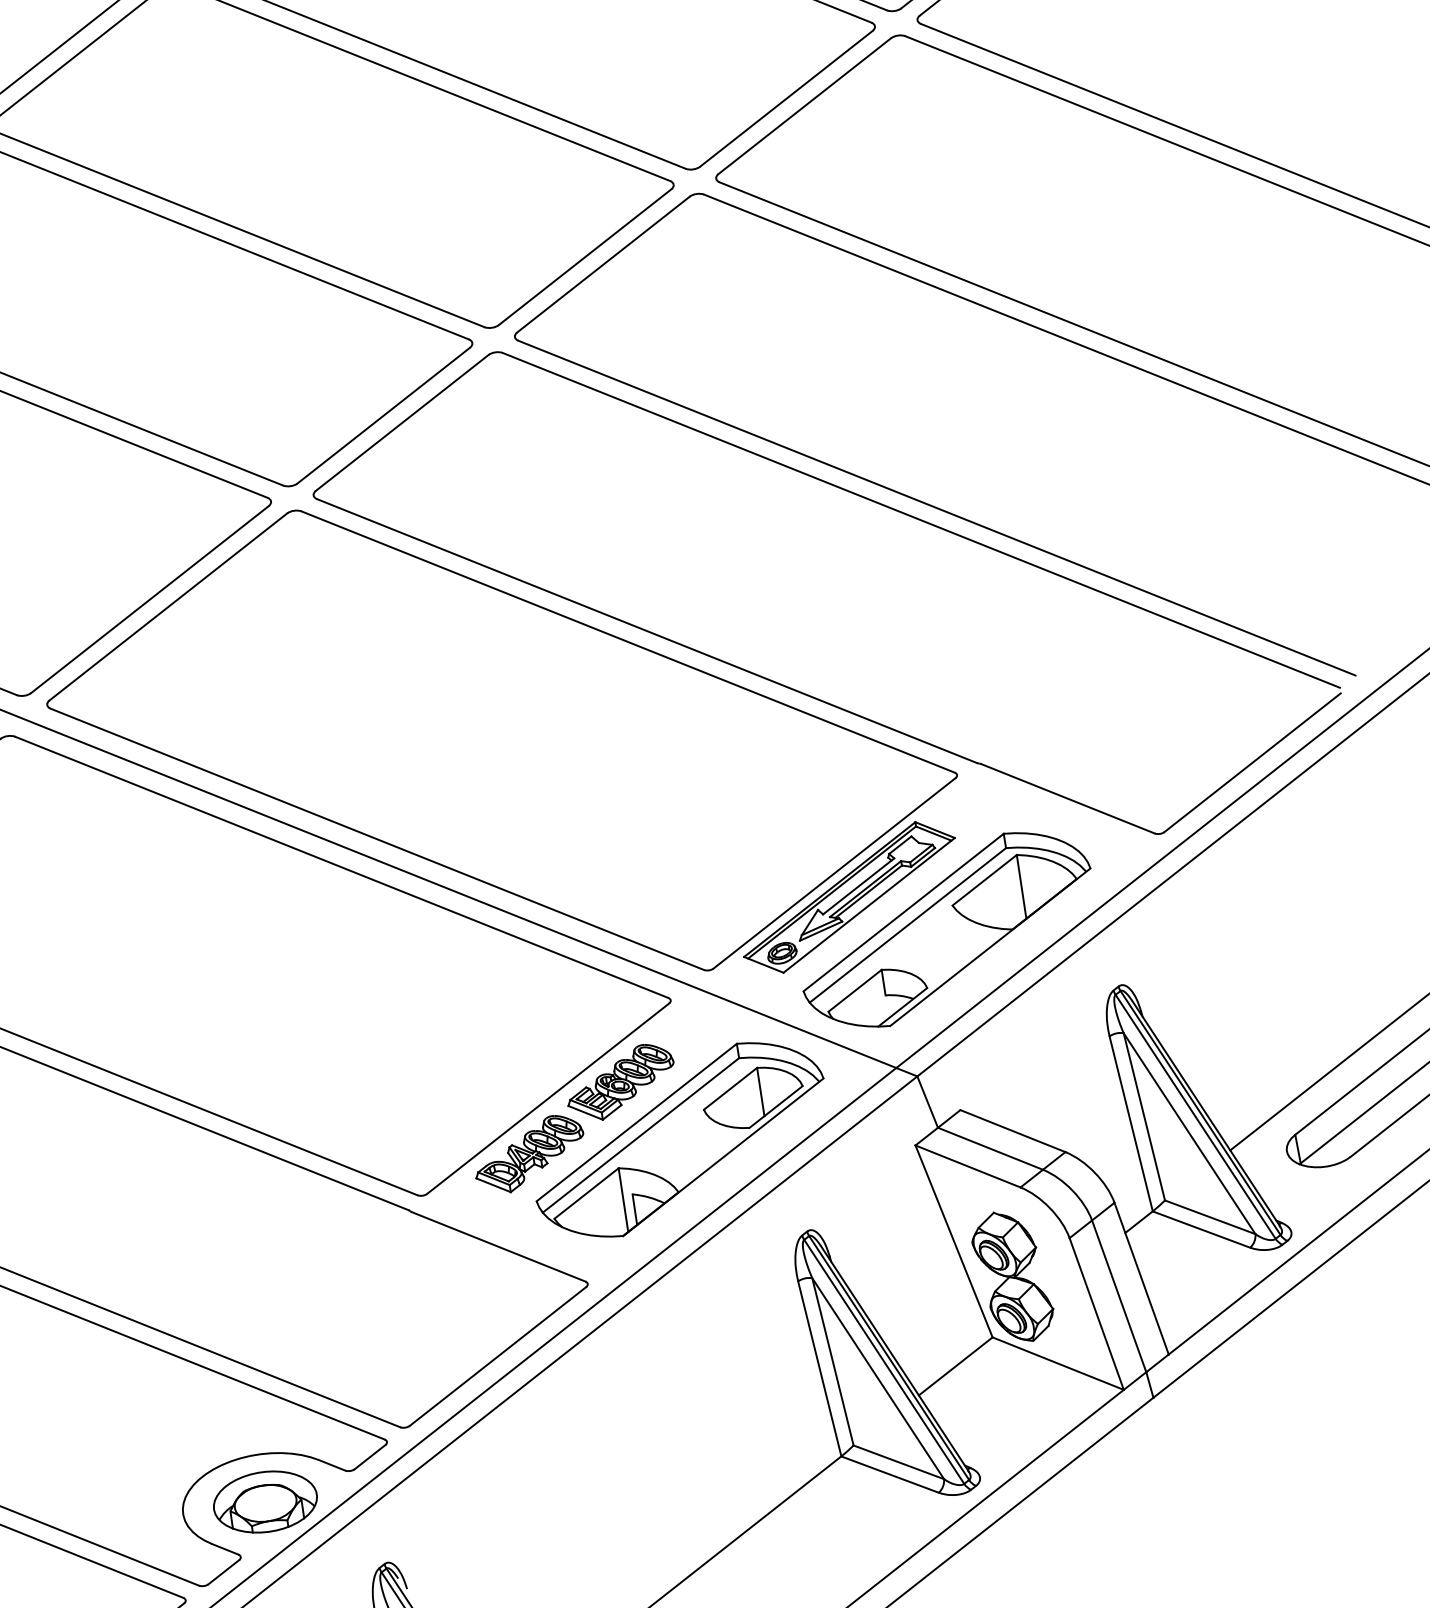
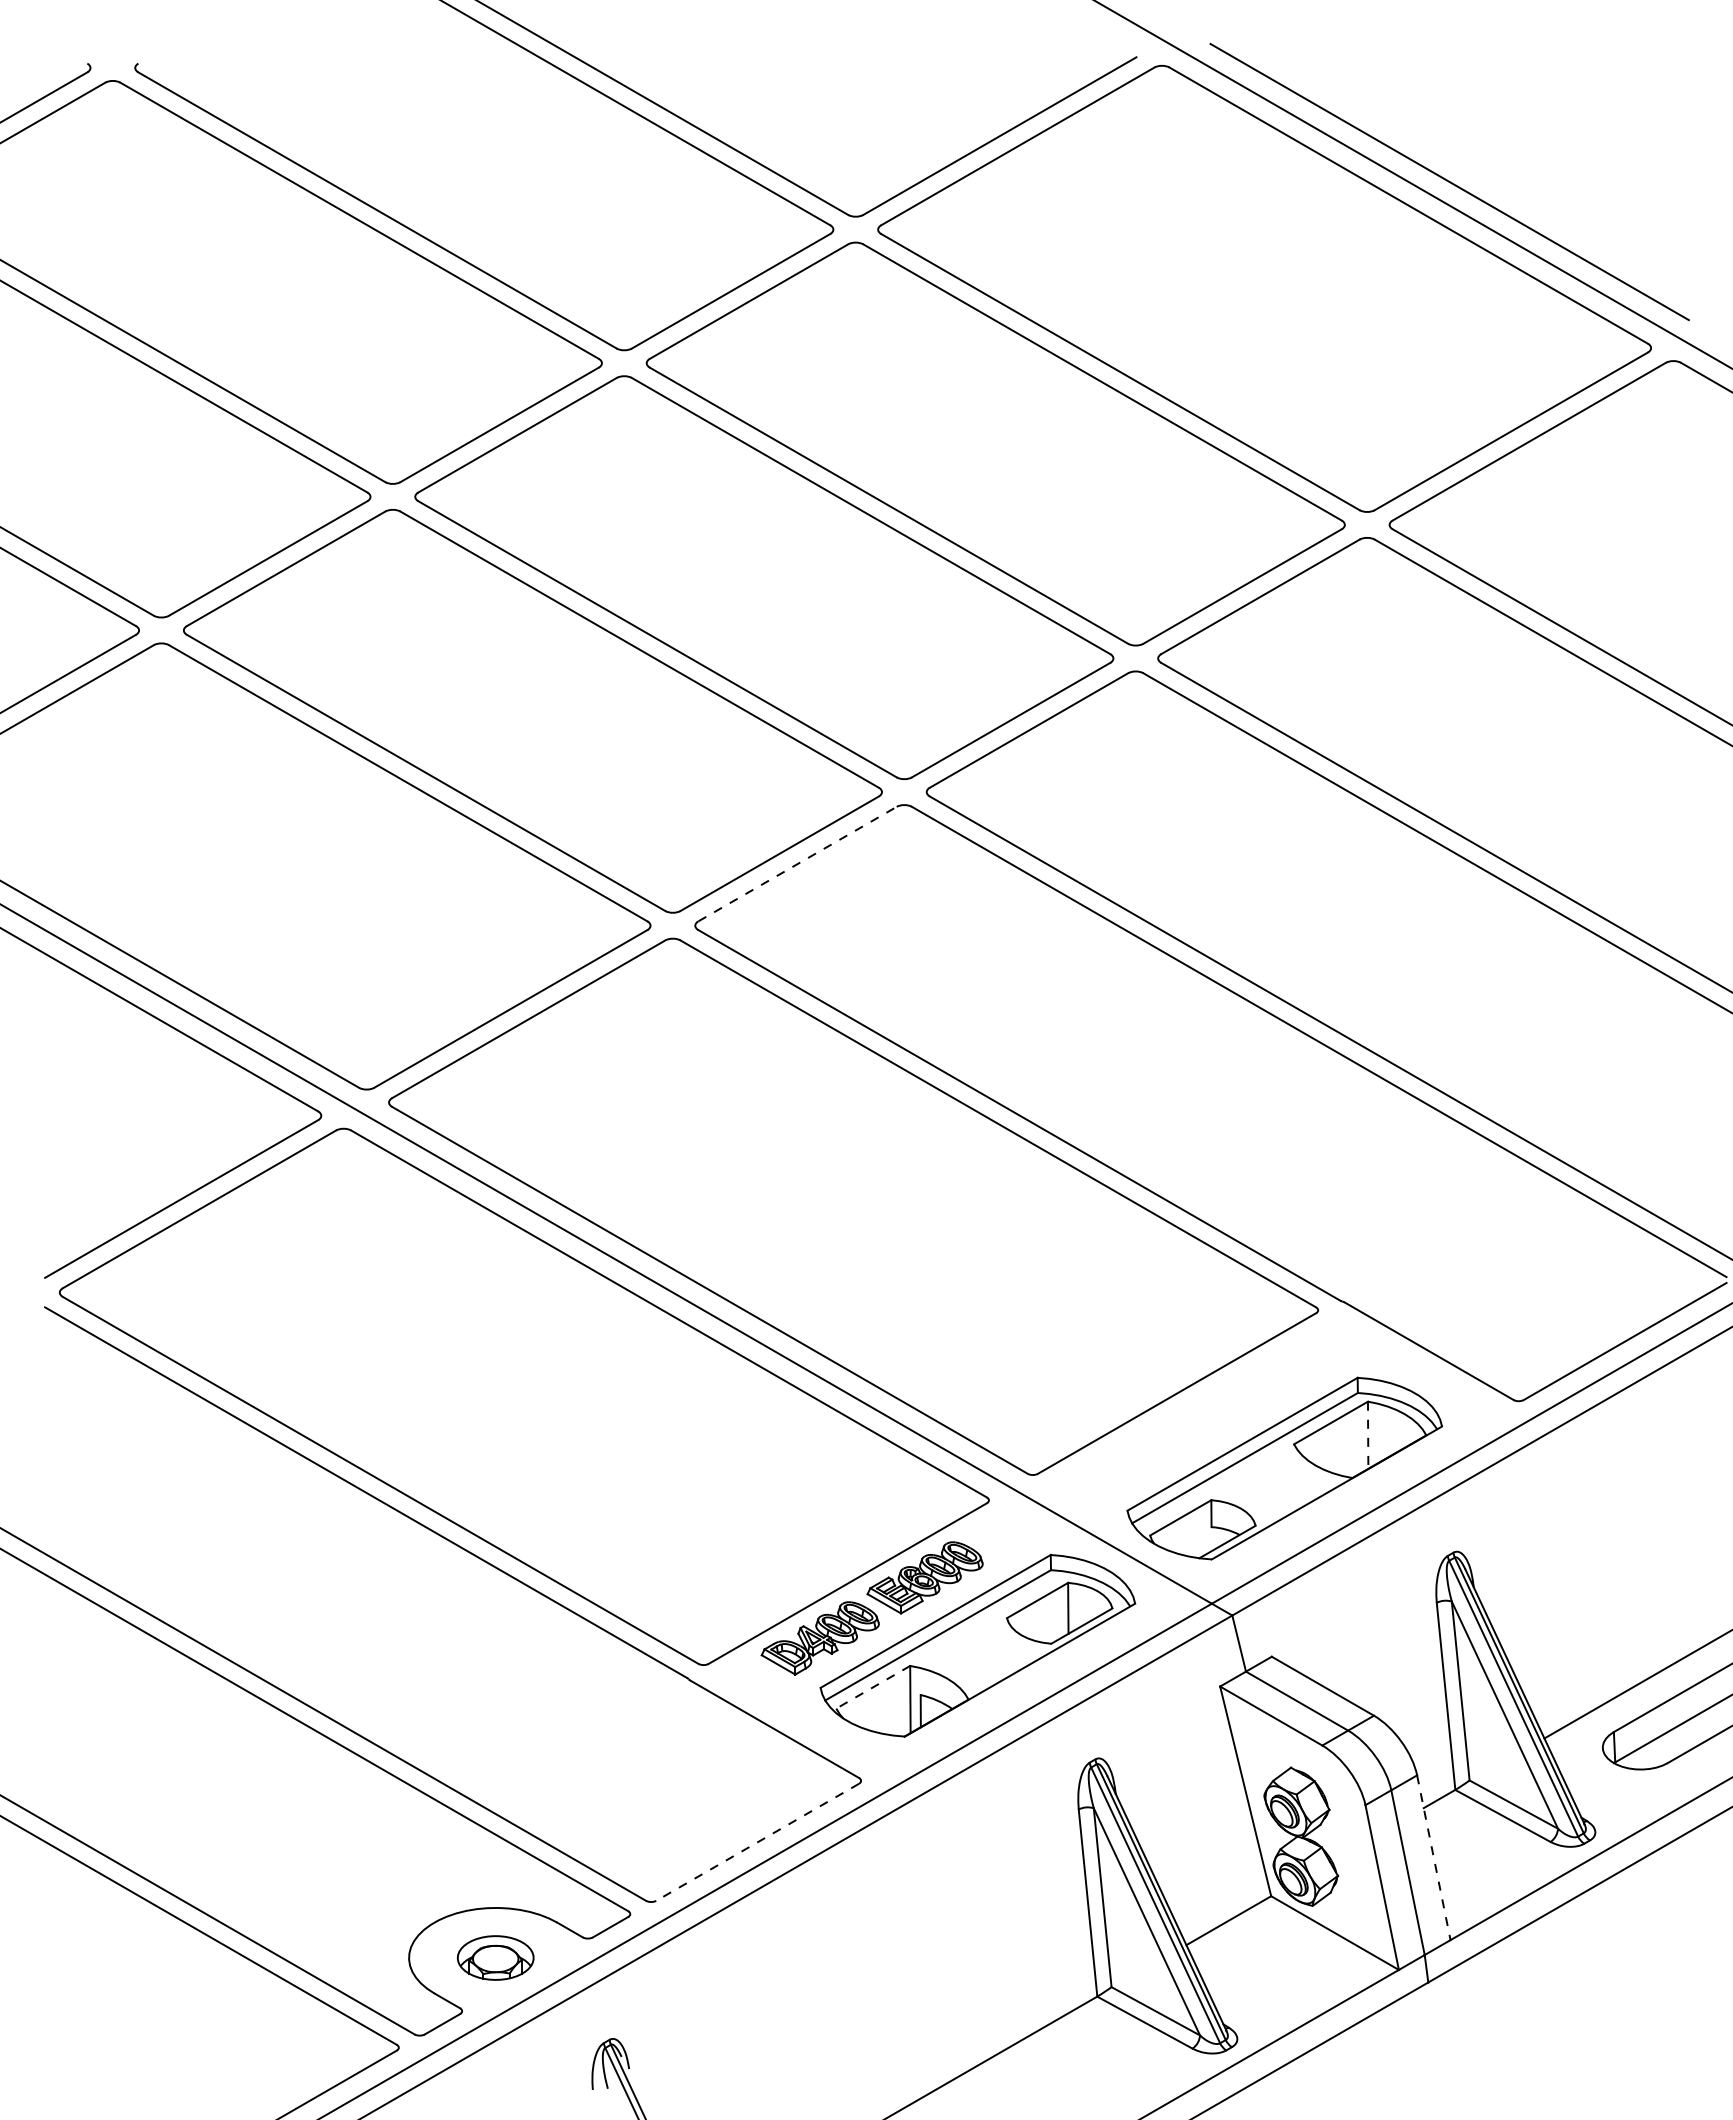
line: (402, 422) -> (798, 863), solid -> dashed
line: (1021, 887) -> (1368, 1435), solid -> dashed
part: (849, 897) -> (1188, 1420), removed
line: (586, 1193) -> (873, 1687), solid -> dashed
line: (1141, 1279) -> (1433, 1858), solid -> dashed
line: (497, 1356) -> (757, 1842), solid -> dashed
part: (265, 1501) -> (495, 1957), size x0.7

